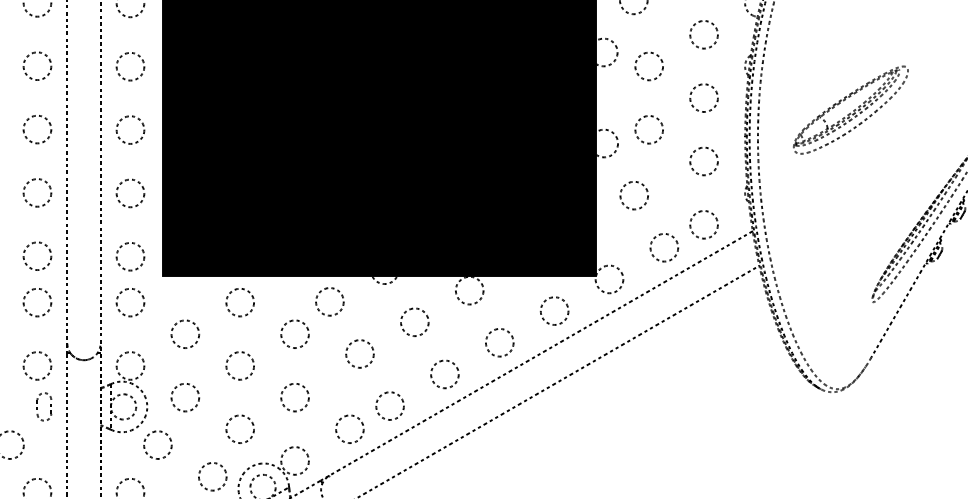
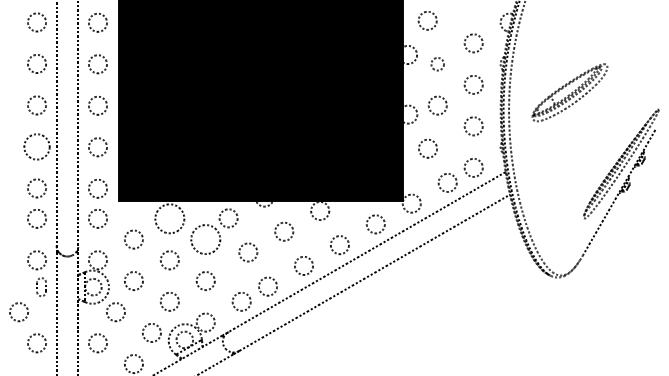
circle: (648, 67) -> (437, 64), size x0.7
circle: (36, 192) -> (36, 146), size x1.4
circle: (239, 302) -> (169, 218), size x1.6
circle: (294, 334) -> (205, 239), size x1.6

